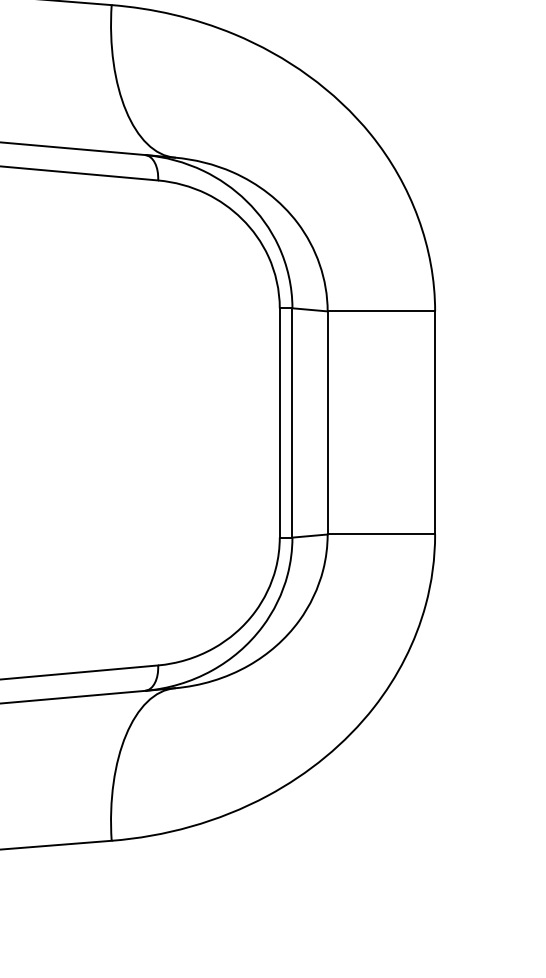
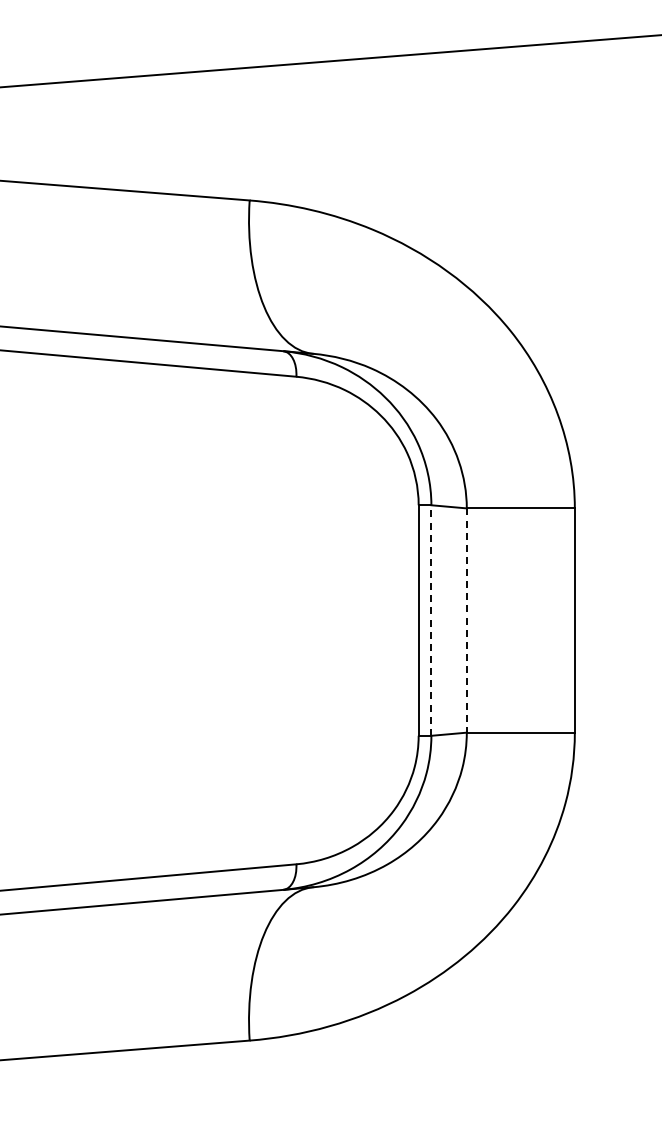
line: (292, 422) -> (431, 620), solid -> dashed
line: (327, 423) -> (466, 621), solid -> dashed

